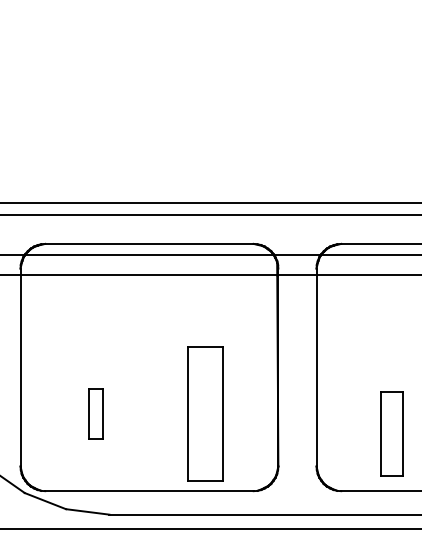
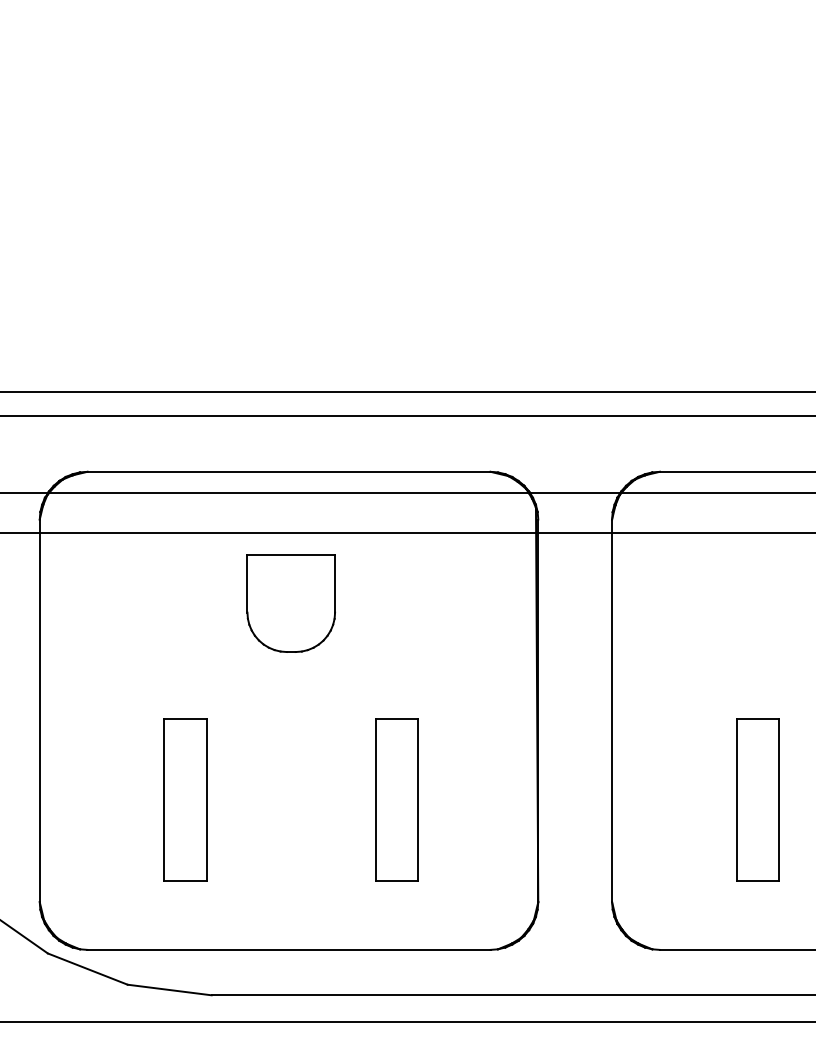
part: (150, 312) -> (291, 604), added
part: (95, 413) -> (184, 799), size x1.67
part: (204, 413) -> (395, 799), size x0.62
part: (391, 433) -> (757, 799), moved

